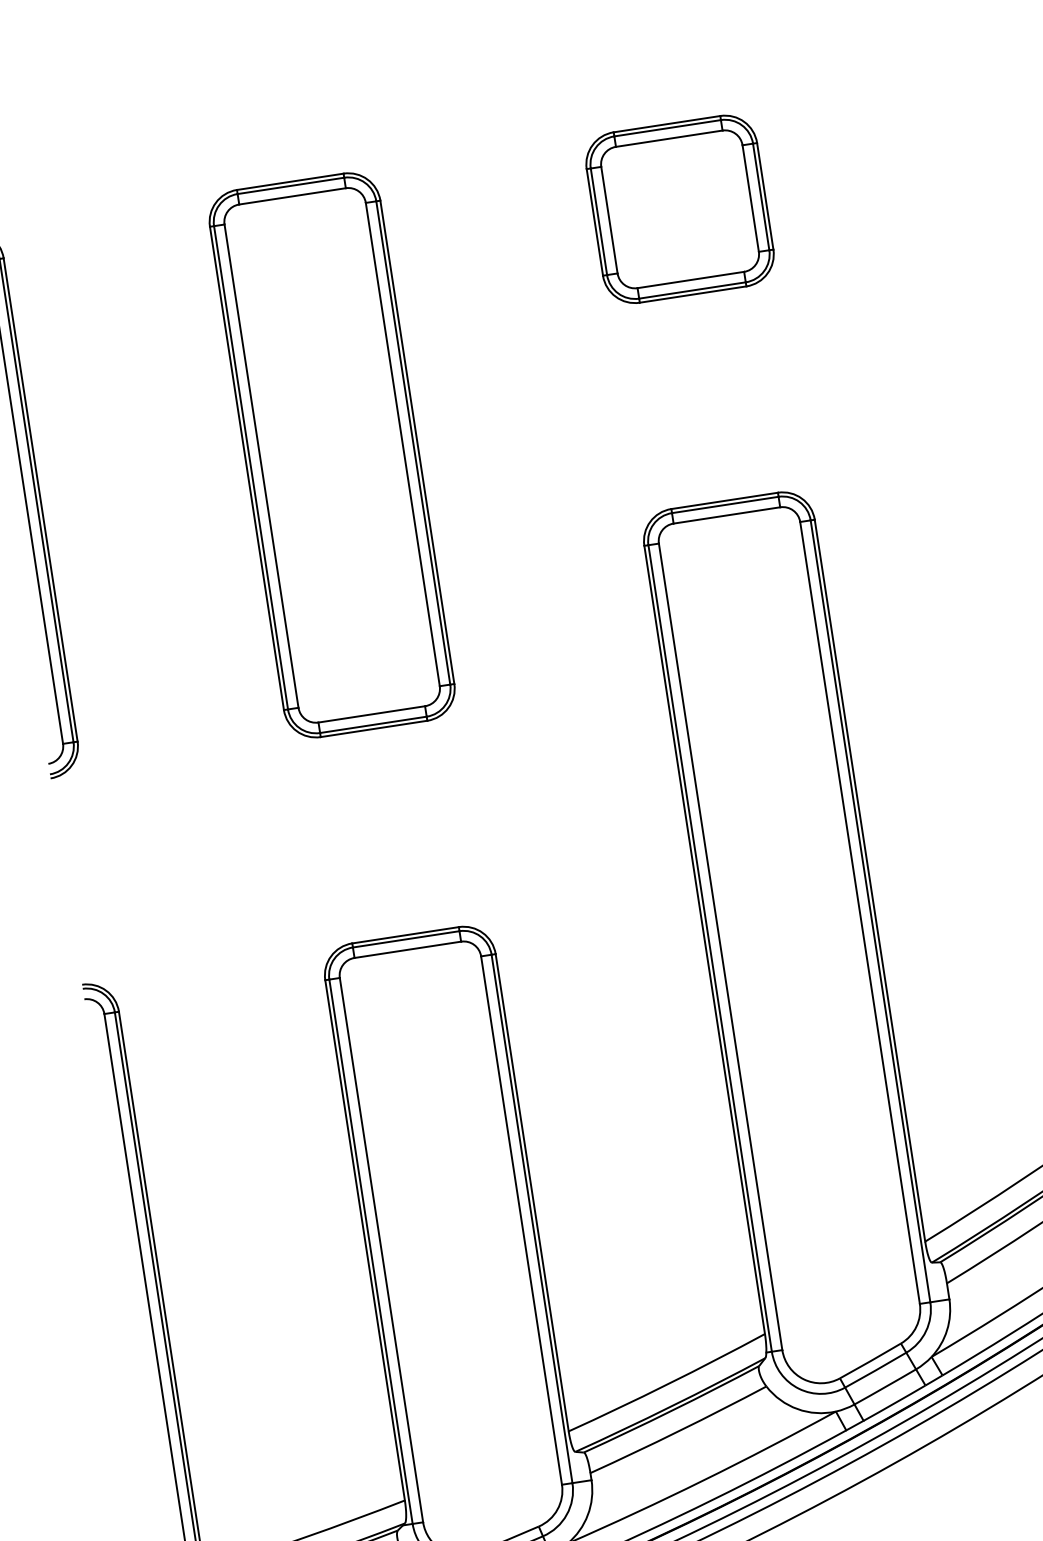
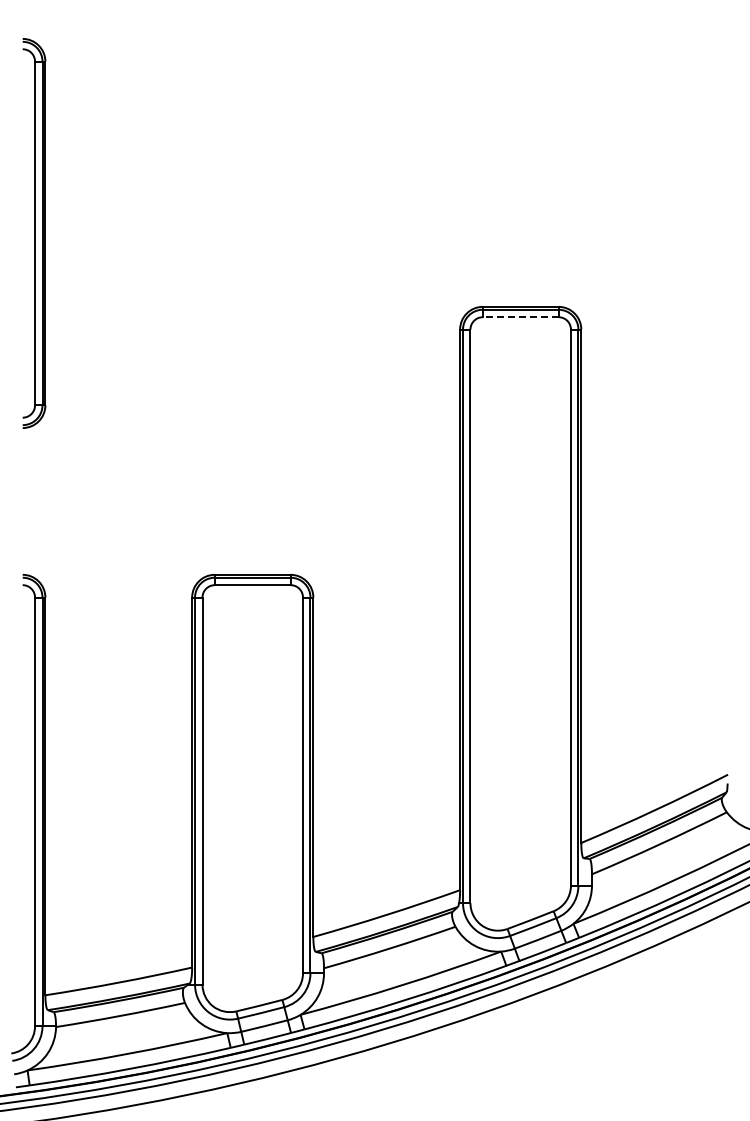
part: (679, 209) -> (520, 99), removed
part: (331, 455) -> (252, 233), removed
line: (726, 515) -> (520, 317), solid -> dashed

